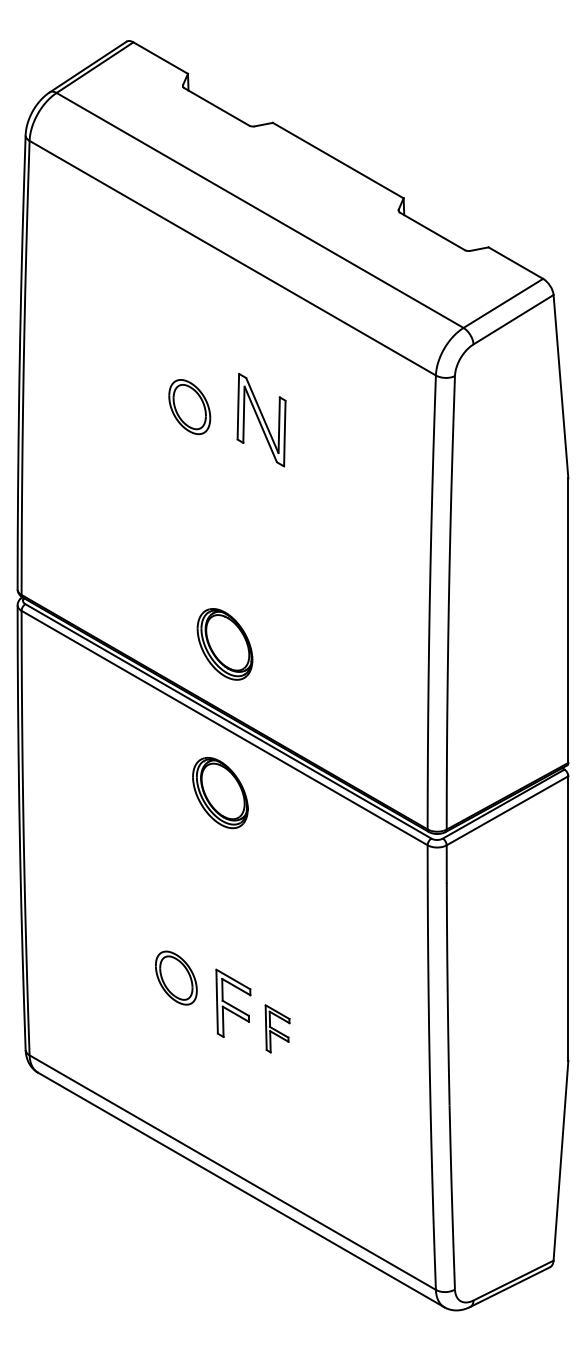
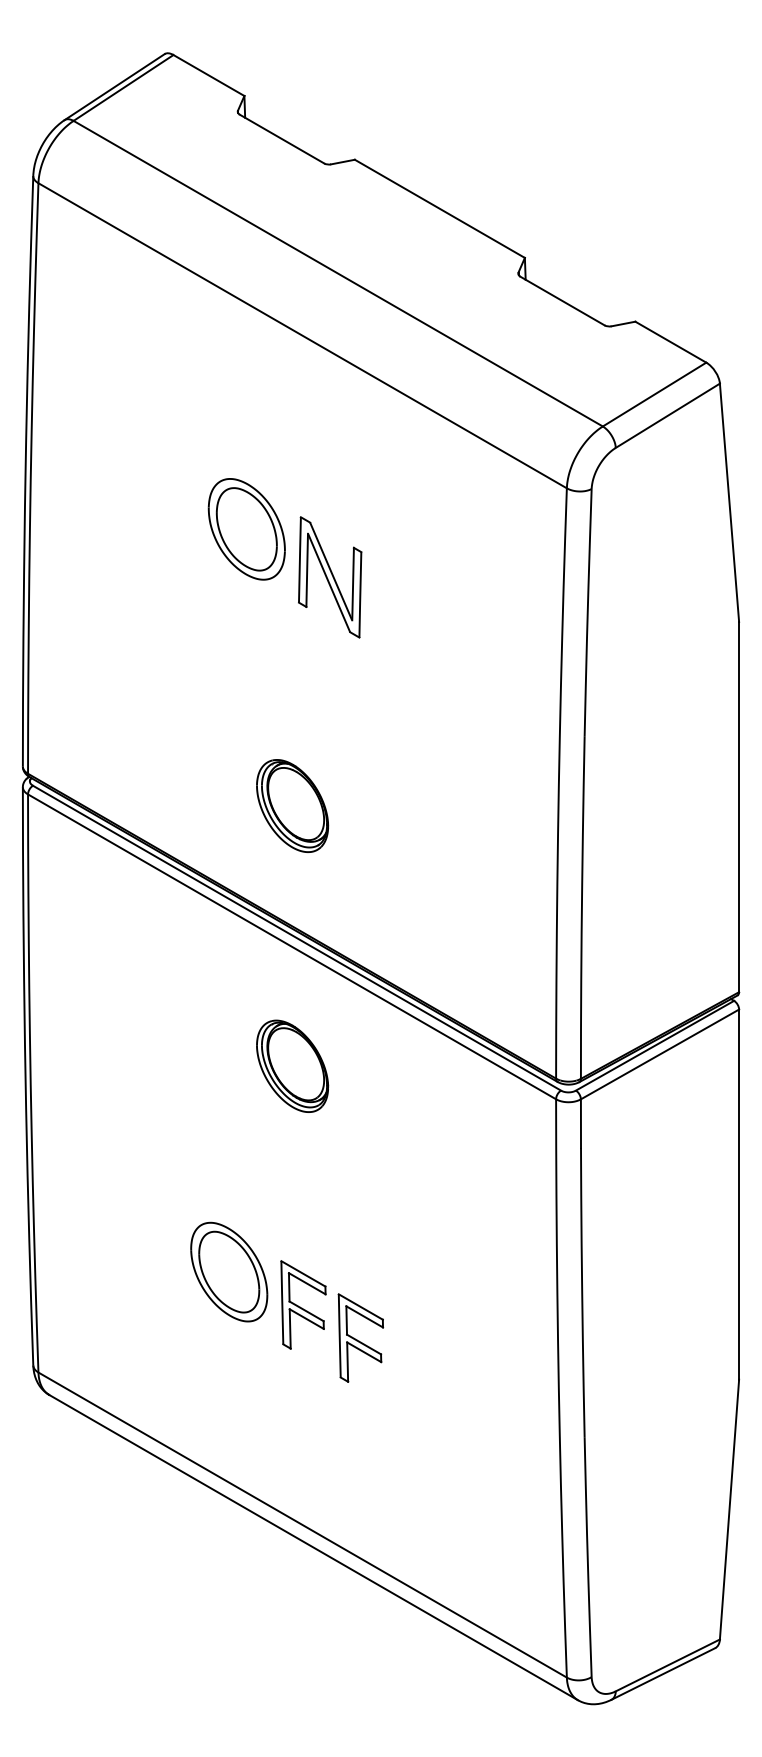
part: (189, 407) -> (246, 529), size x1.43
part: (261, 420) -> (330, 577), moved
part: (224, 643) -> (292, 805), moved
part: (220, 792) -> (292, 1065), moved
part: (176, 977) -> (229, 1271), size x1.43
part: (277, 1028) -> (360, 1337), size x1.43

